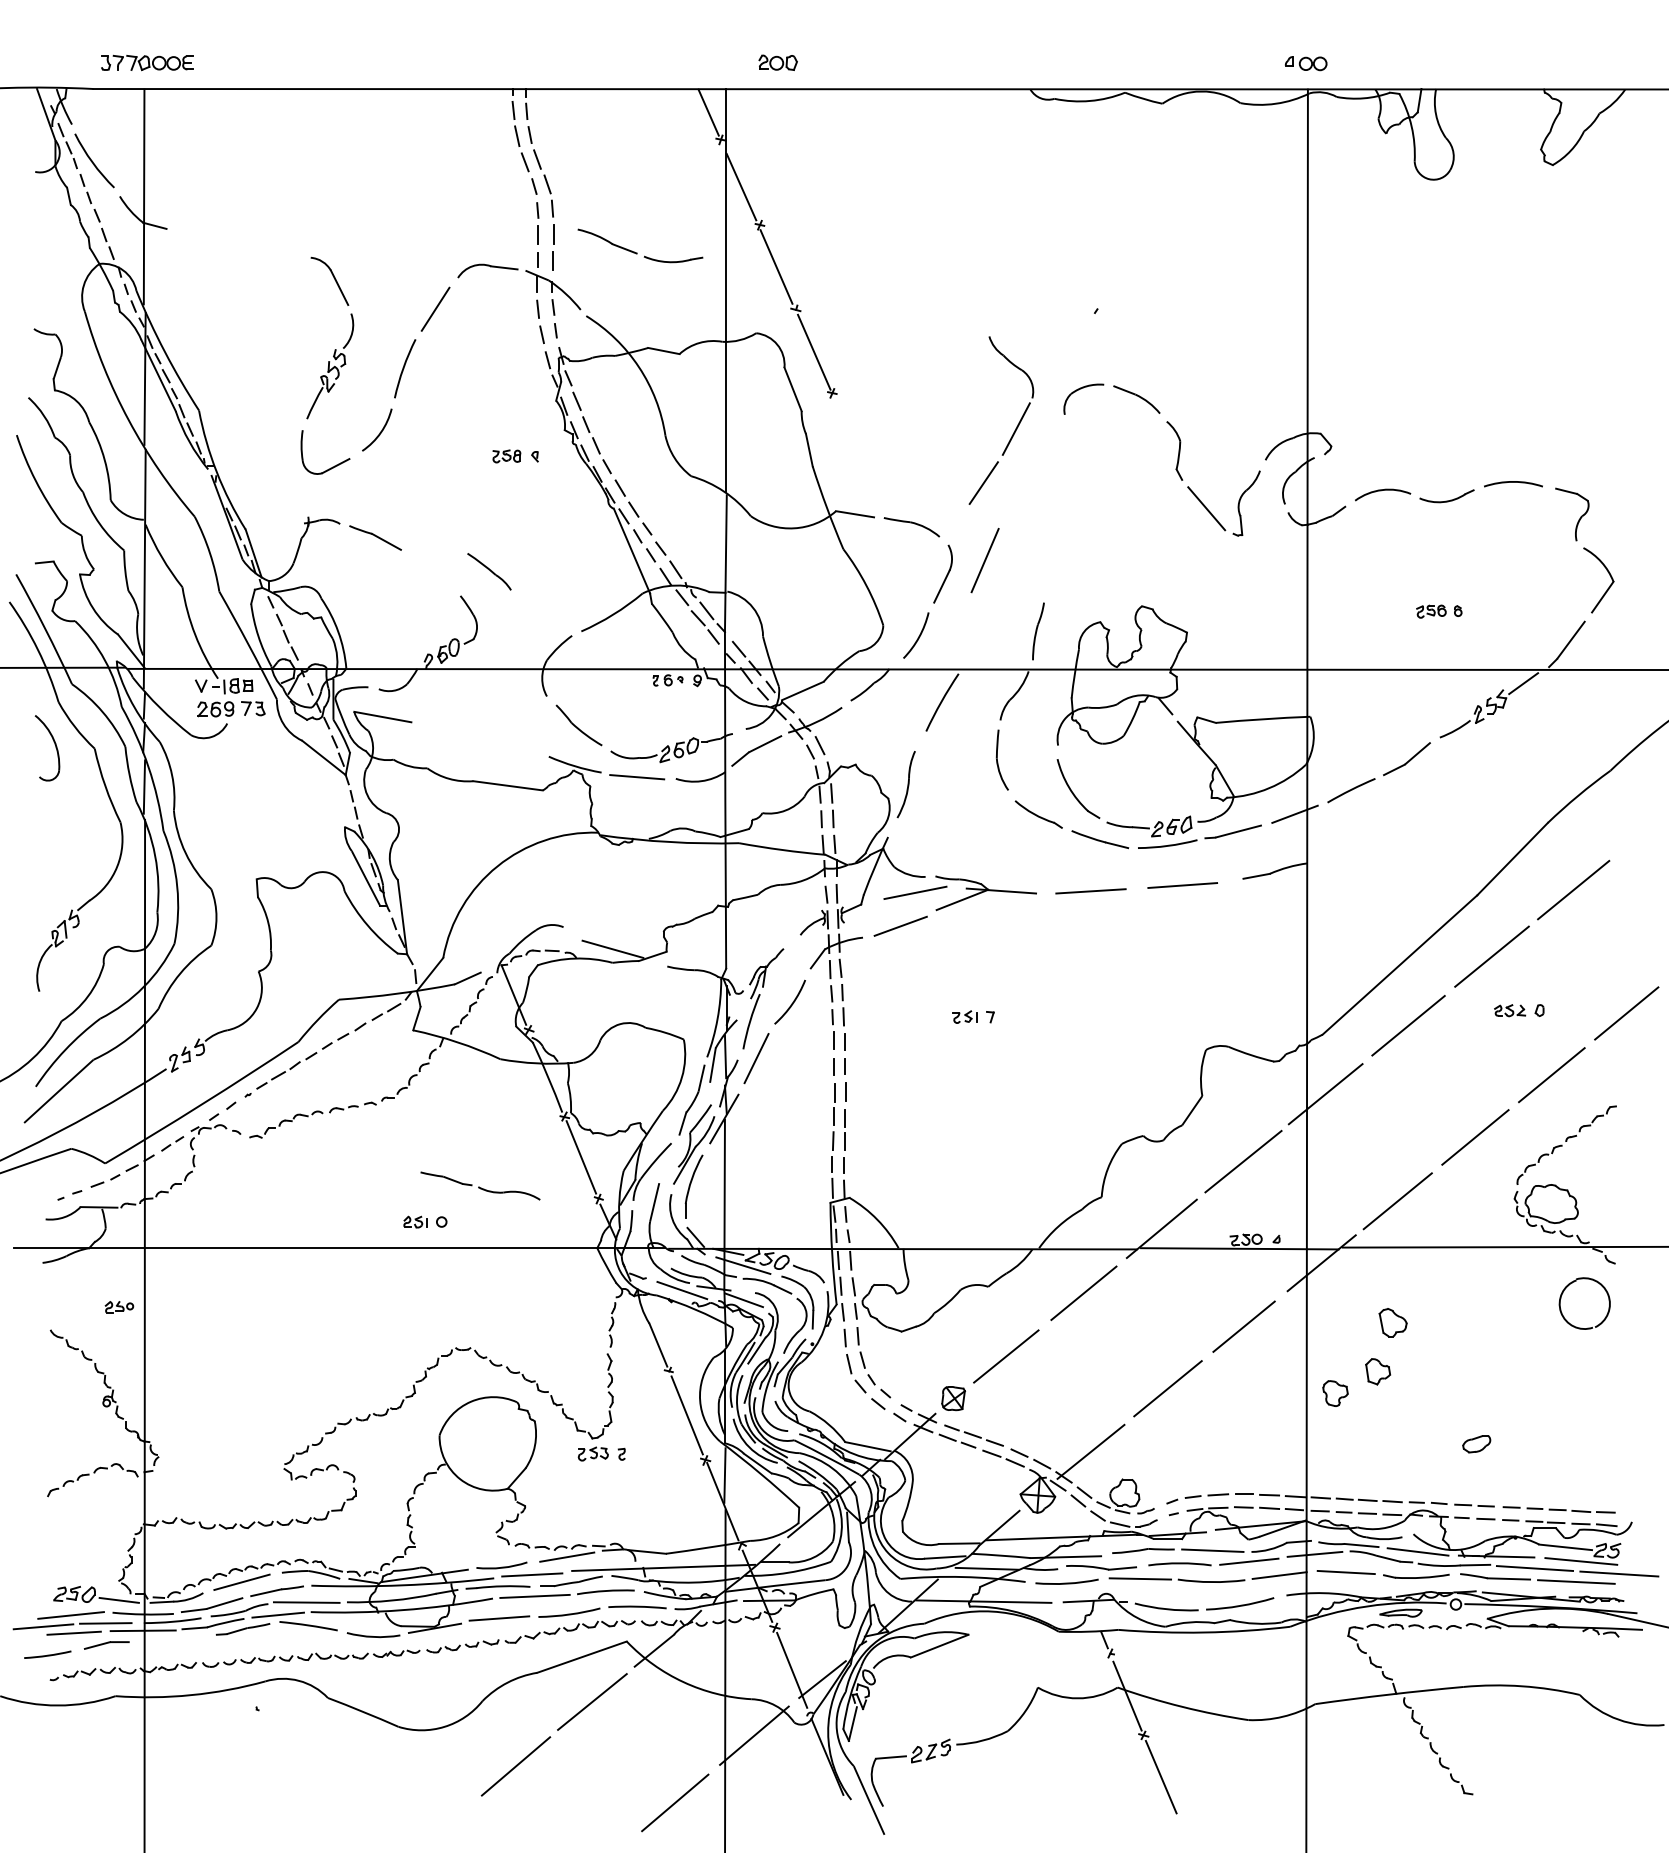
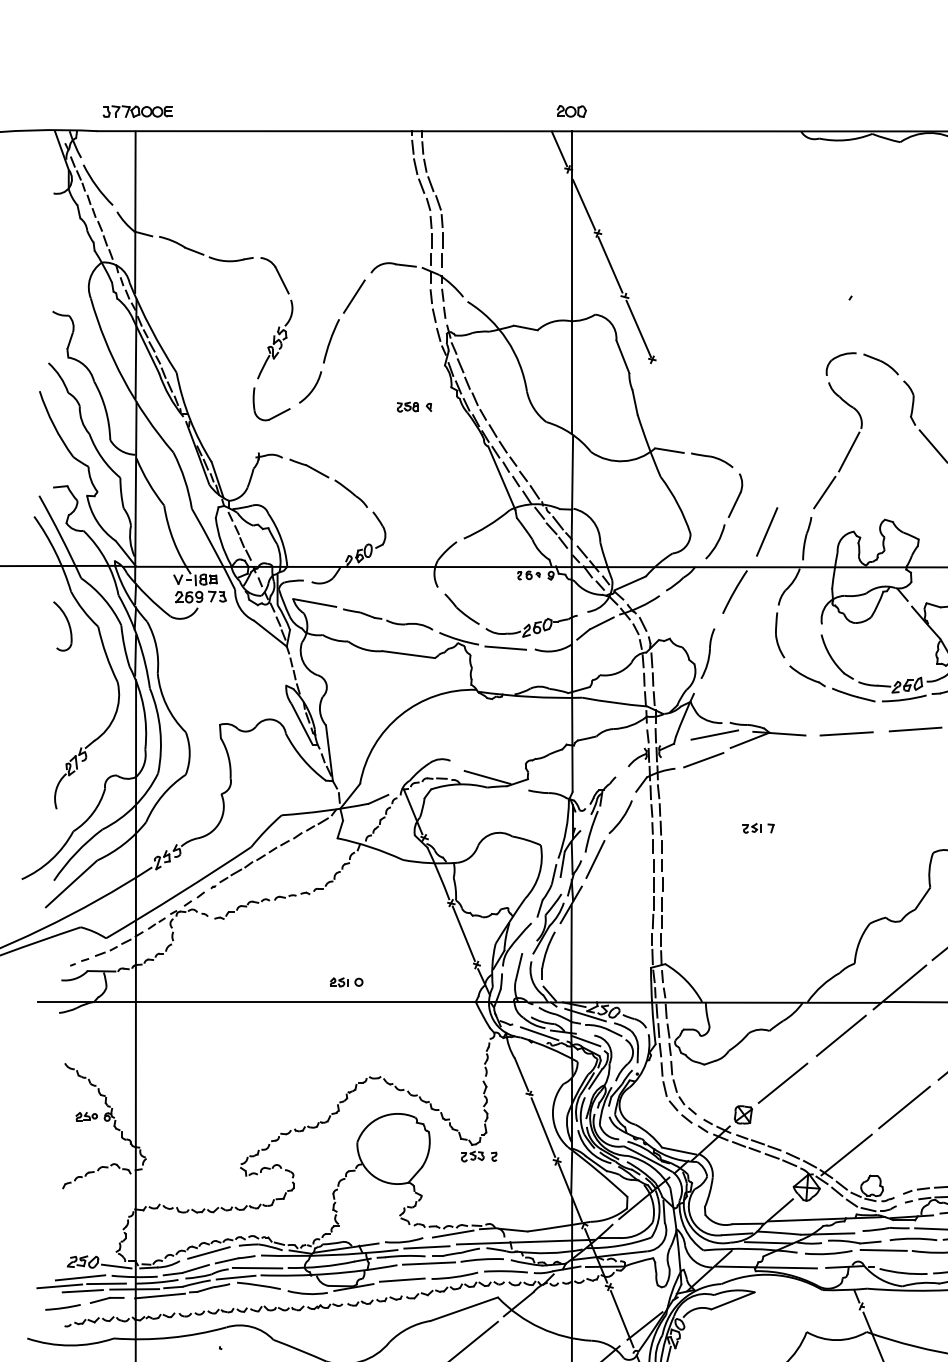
part: (777, 62) -> (571, 111), moved
part: (637, 252) -> (204, 253), moved
part: (1015, 428) -> (848, 451), moved
line: (984, 560) -> (766, 531), moved
part: (489, 571) -> (351, 493), moved
part: (480, 1185) -> (388, 619), moved
part: (119, 1307) -> (86, 1117), moved
line: (176, 1639) -> (159, 1295), added

